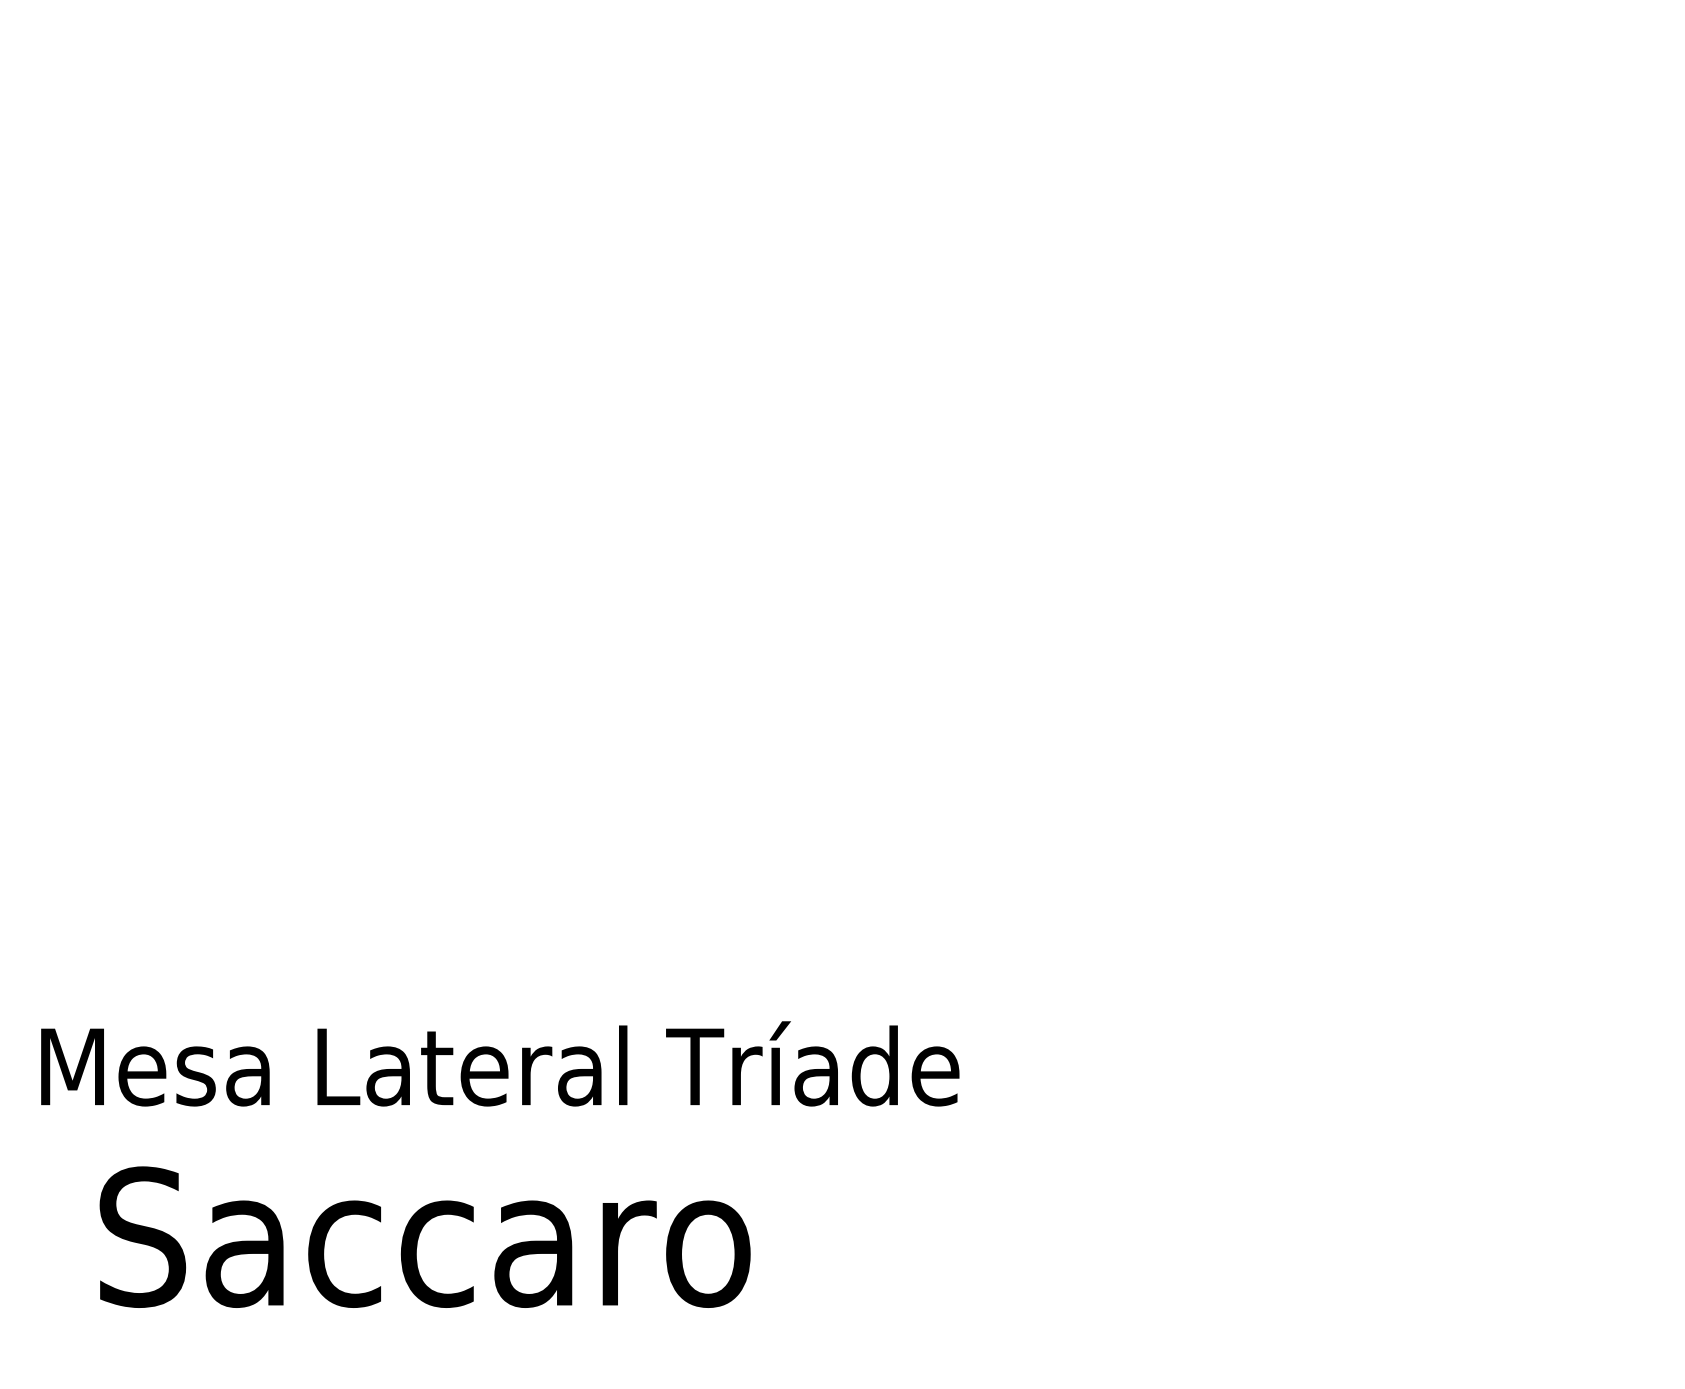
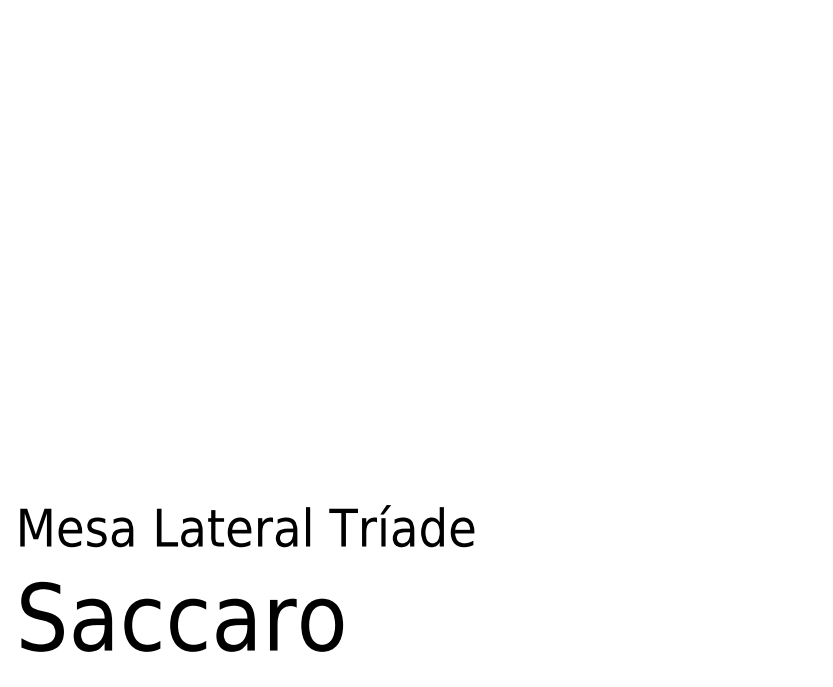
text: (423, 1236) -> (181, 616), moved

